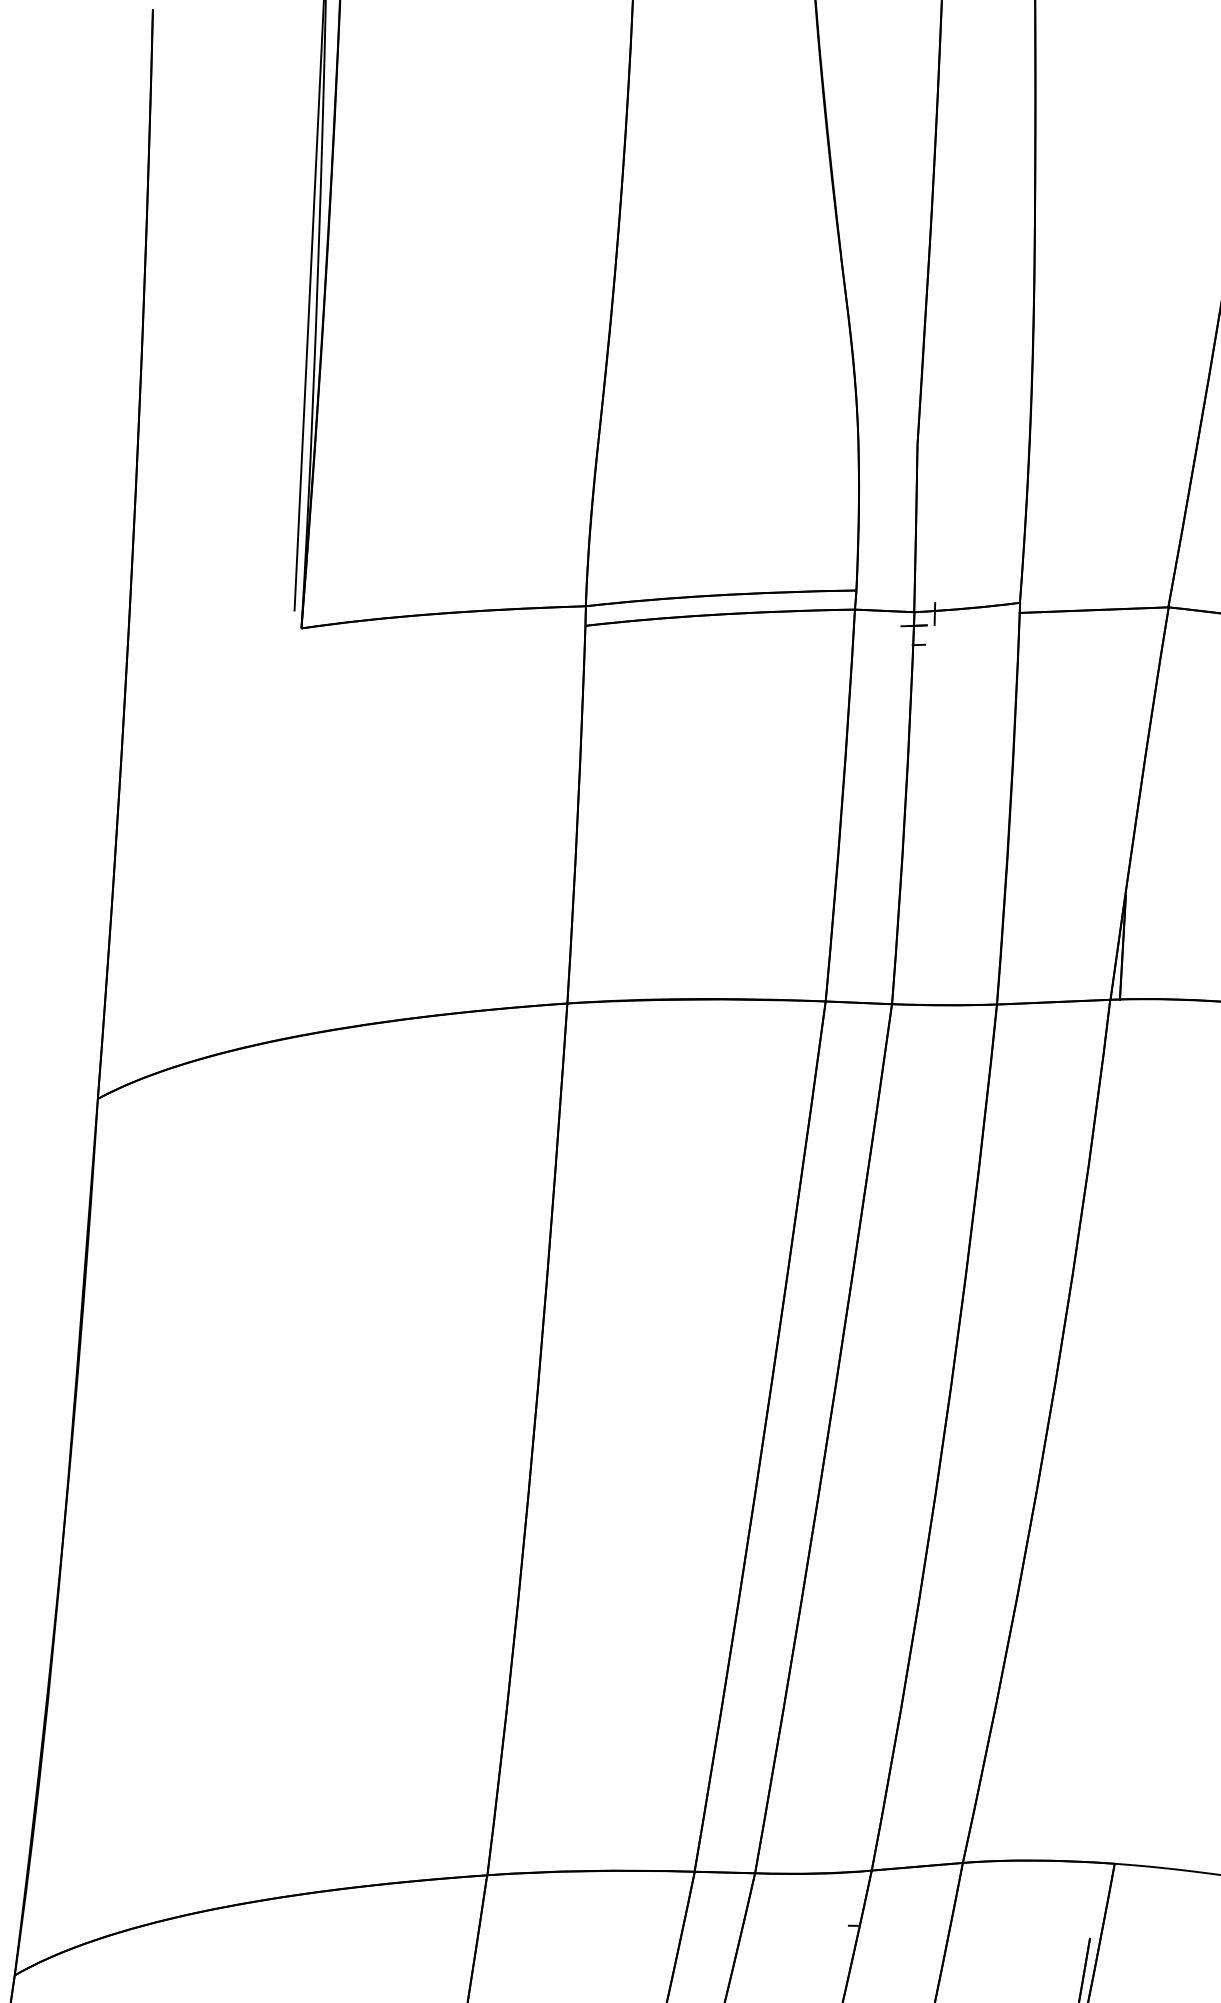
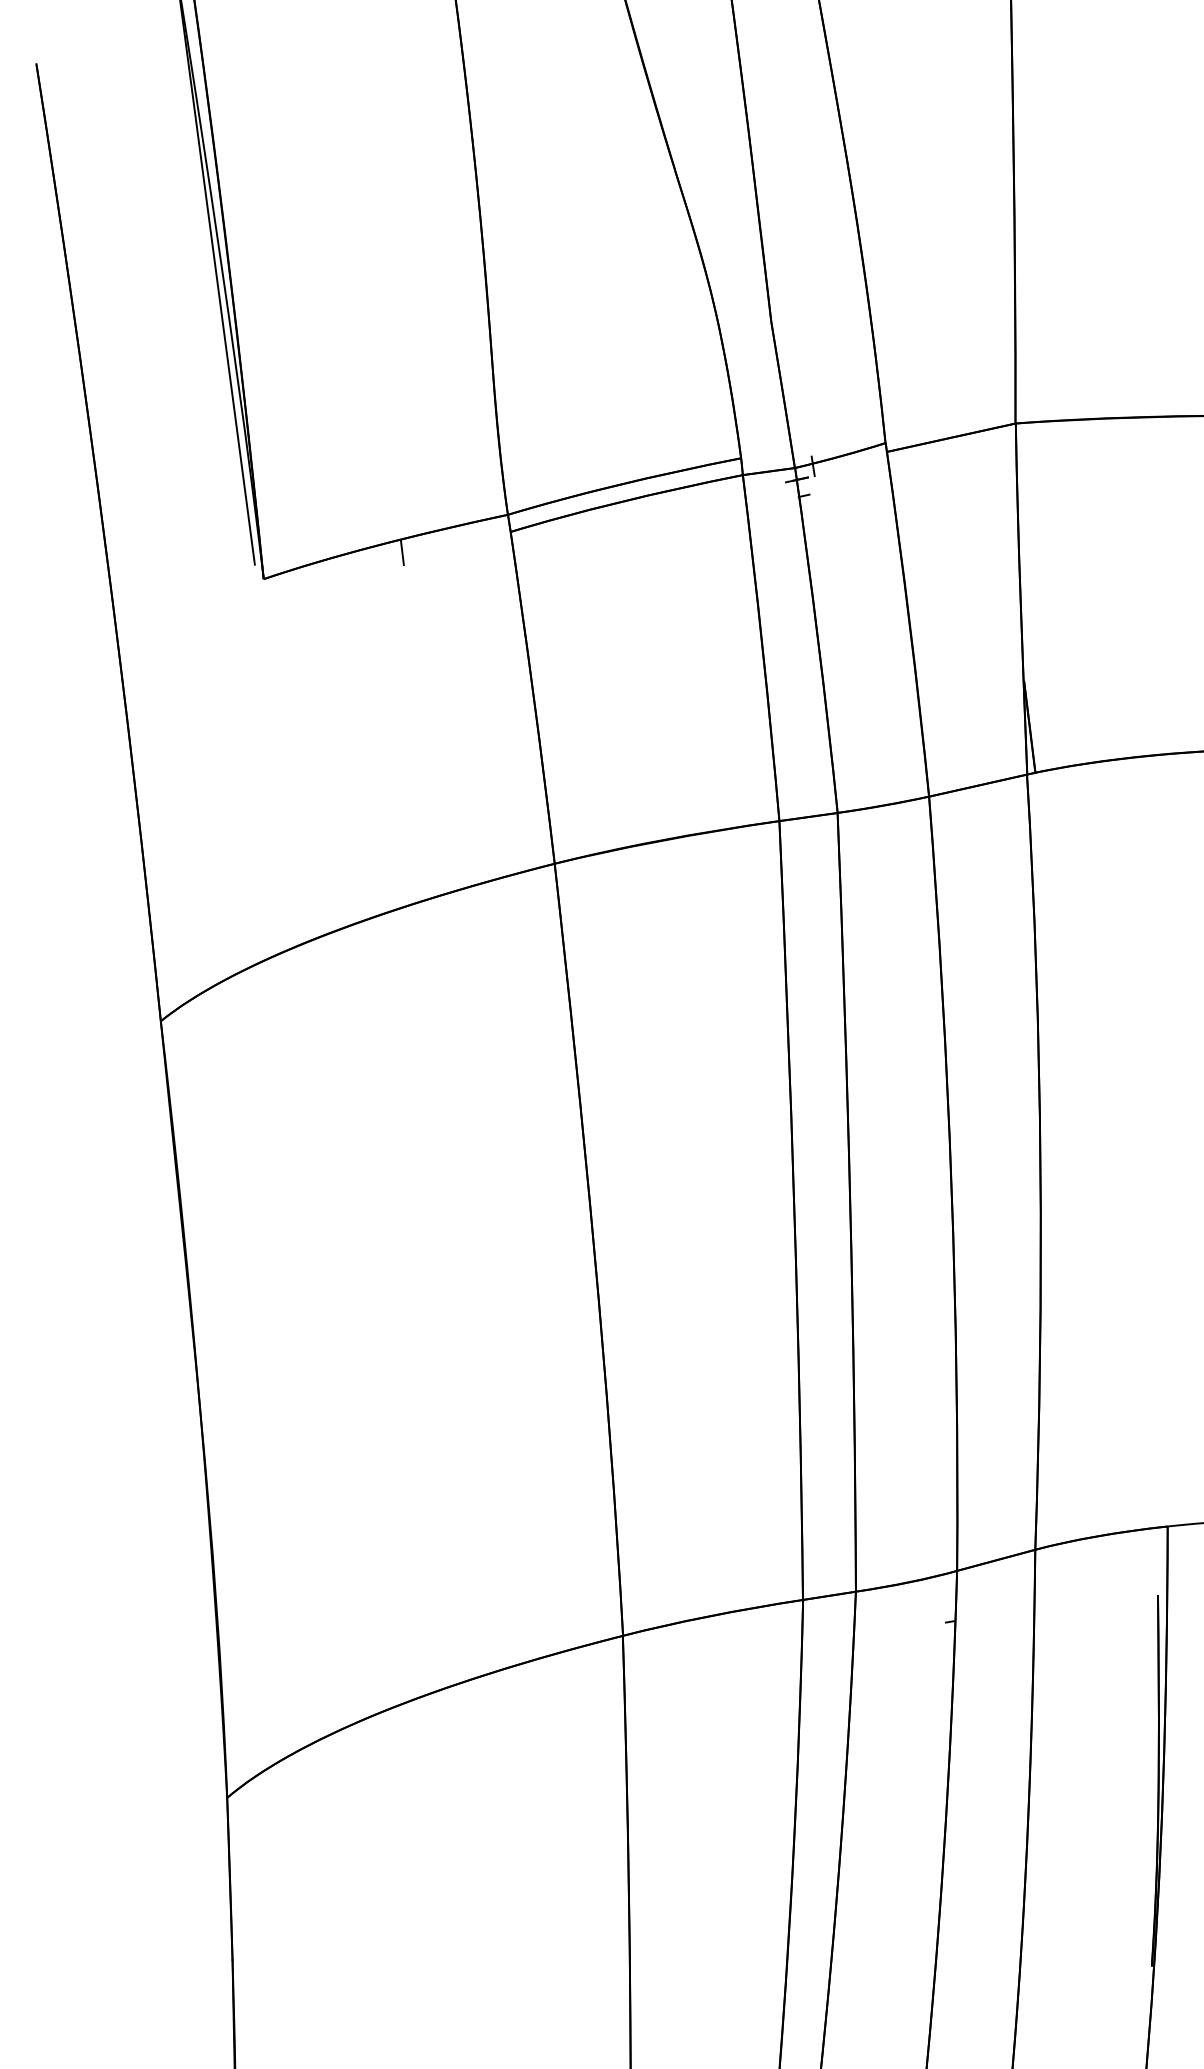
line: (459, 626) -> (401, 552), added

